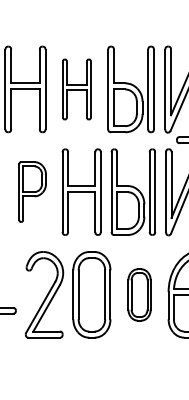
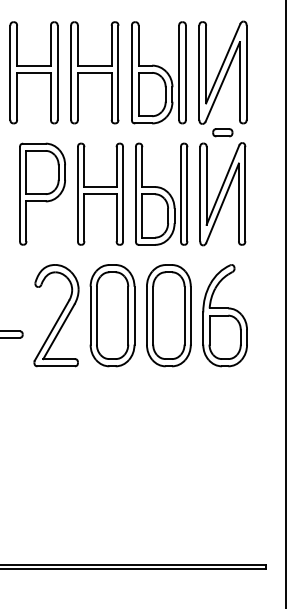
part: (76, 89) -> (94, 72), size x1.43
part: (32, 191) -> (42, 193), size x1.43
part: (139, 294) -> (168, 315), size x1.67

